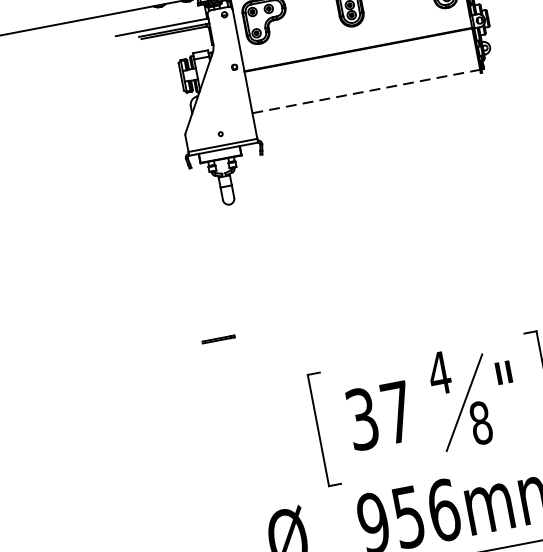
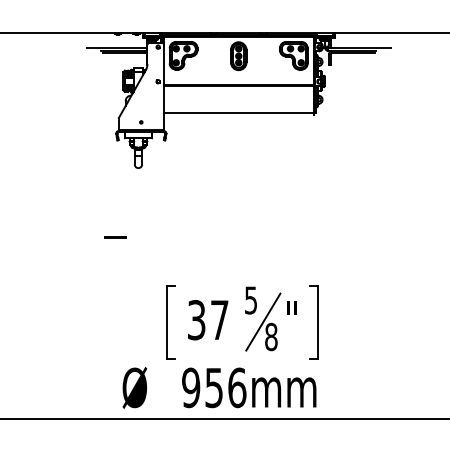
line: (365, 90) -> (238, 112), dashed -> solid
line: (219, 339) -> (115, 237), moved
text: (438, 373) -> (250, 300), 4 -> 5

